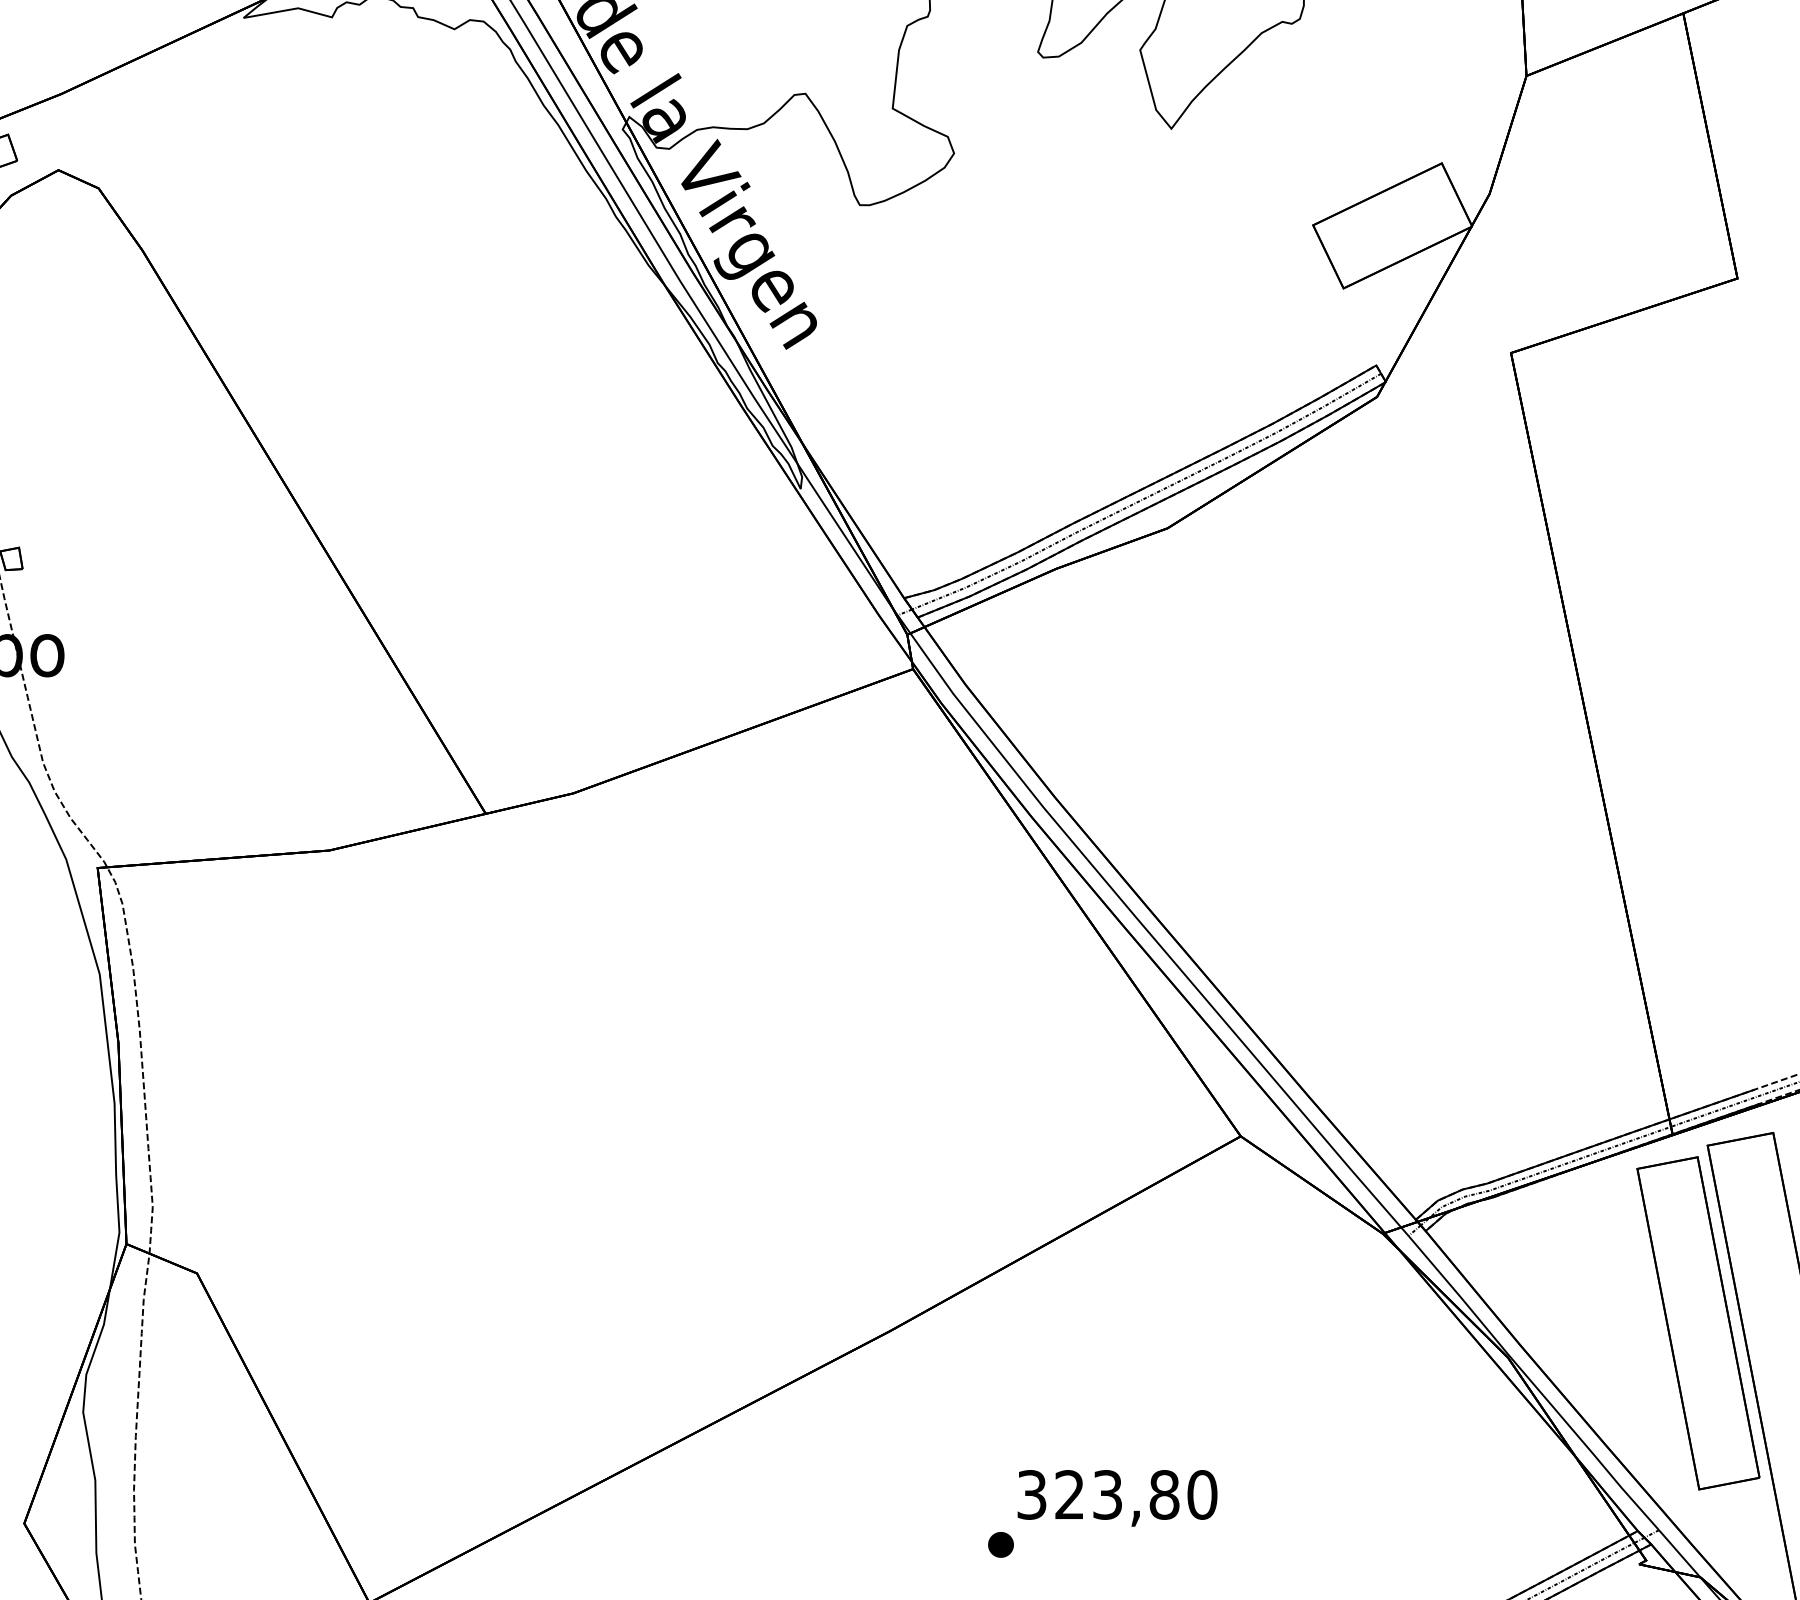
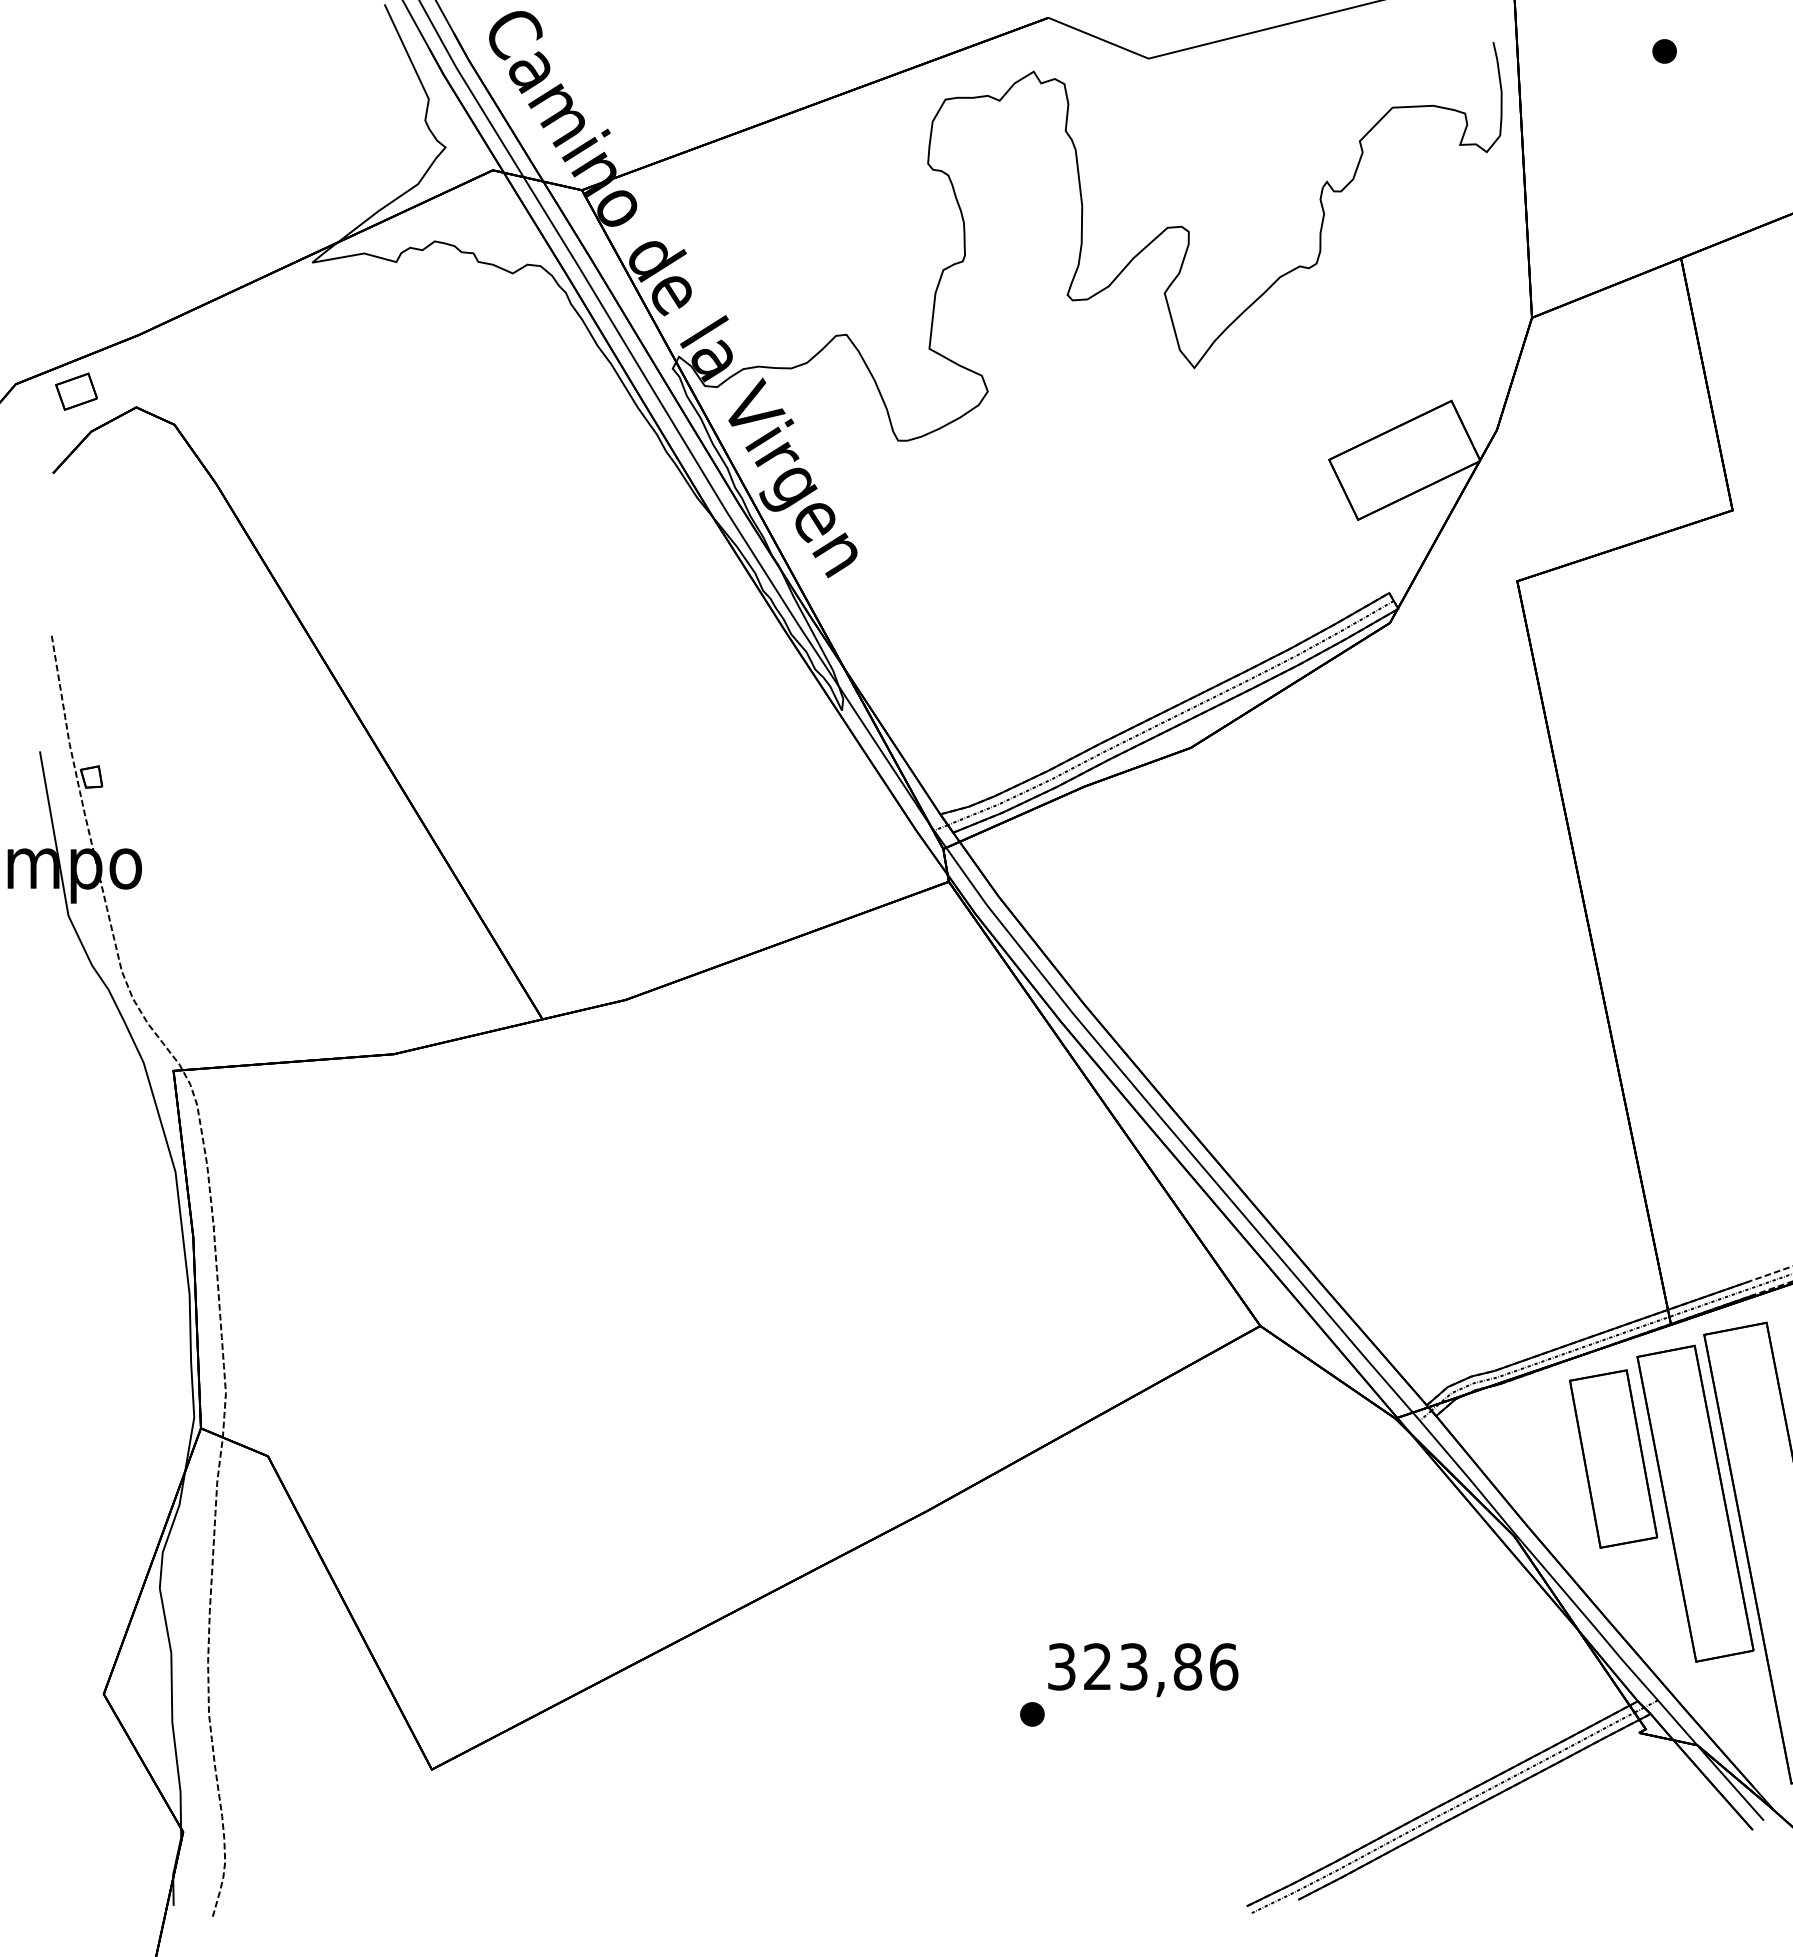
part: (1612, 1275) -> (1613, 1458), added
text: (1202, 1494) -> (1223, 1666), 323,80 -> 323,86

